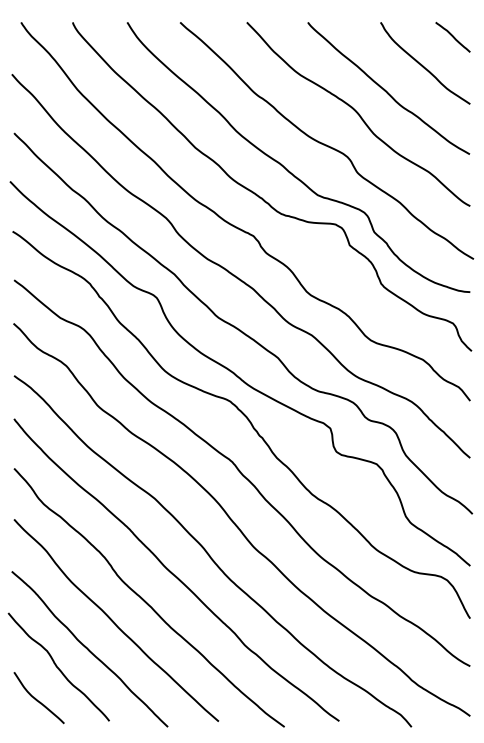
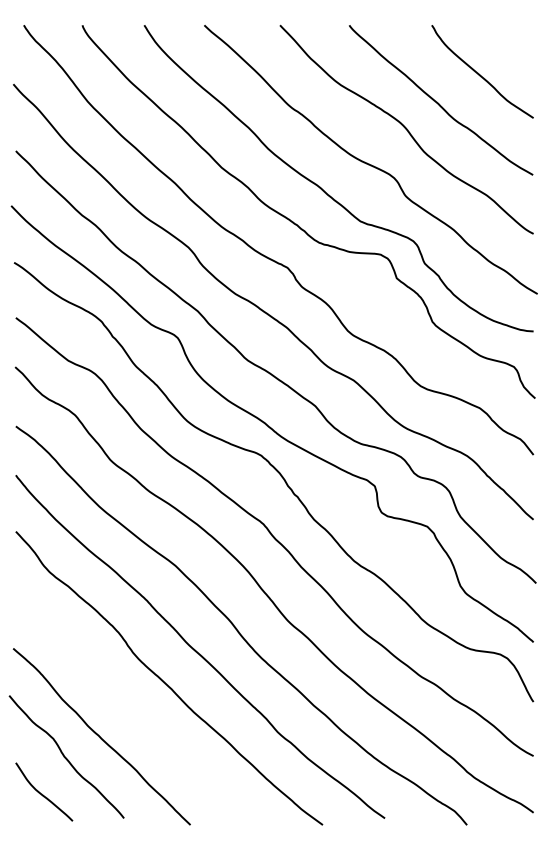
curve: (452, 36) -> (513, 41), removed
curve: (114, 621) -> (129, 705), removed

